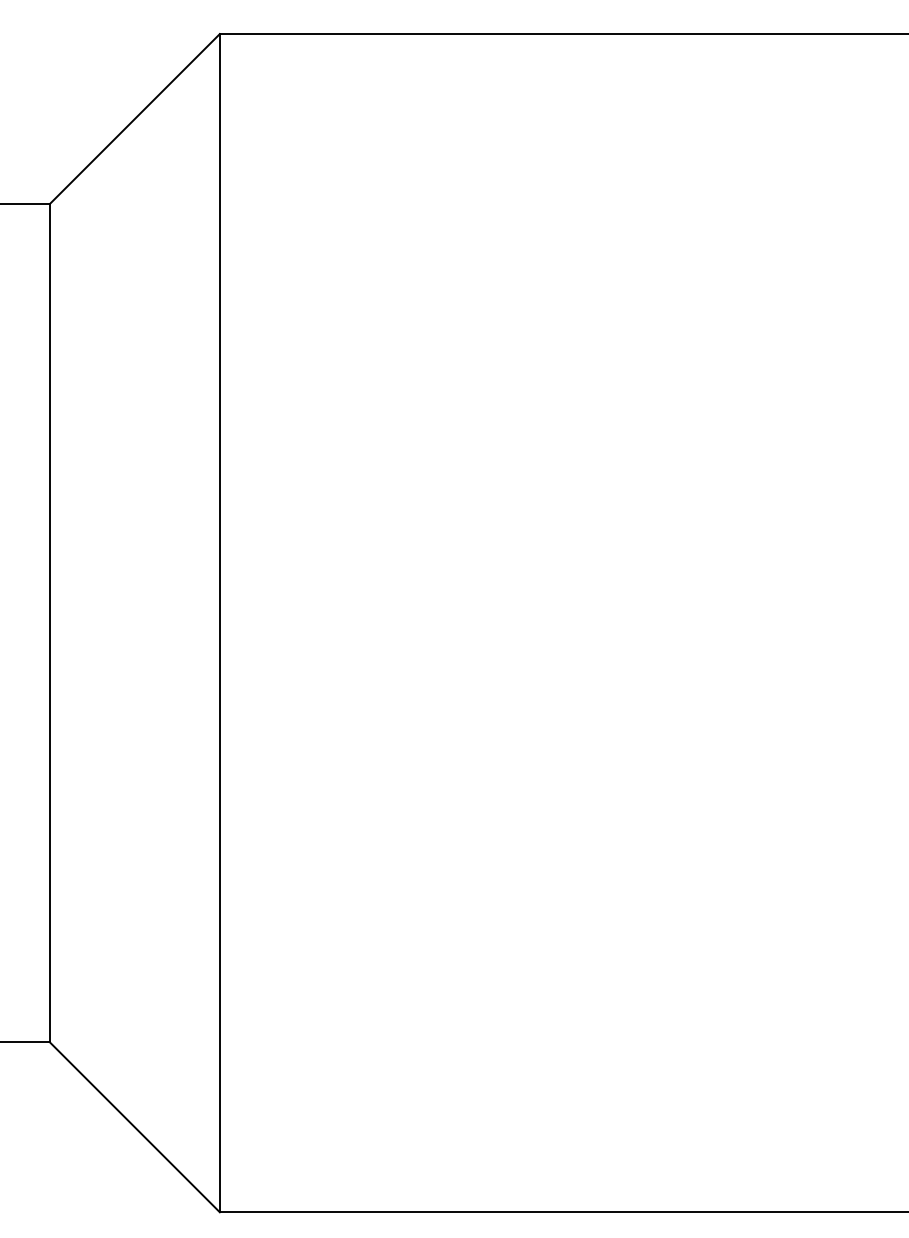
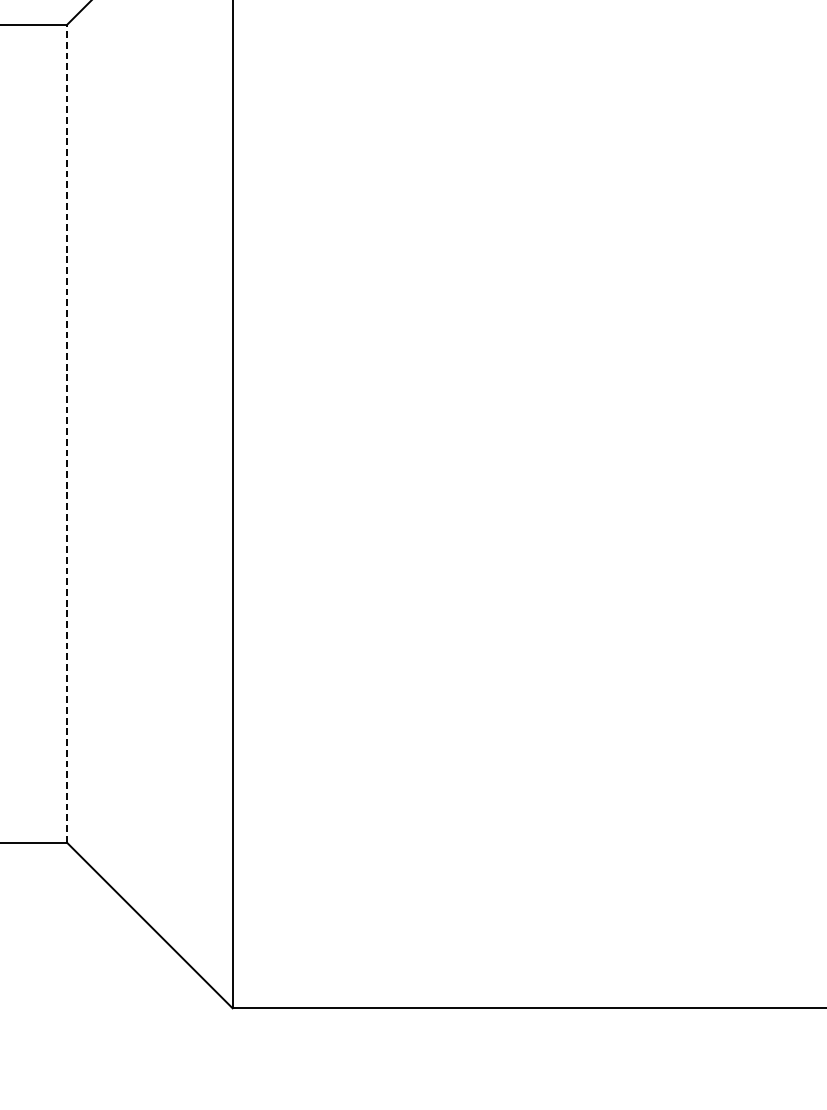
line: (49, 622) -> (66, 433), solid -> dashed

